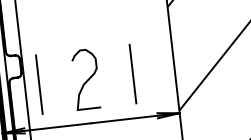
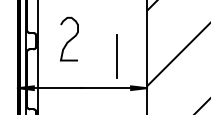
curve: (87, 78) -> (70, 38), moved
line: (39, 83) -> (48, 55), removed

